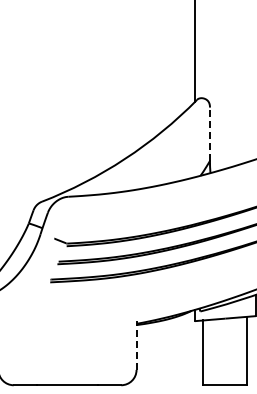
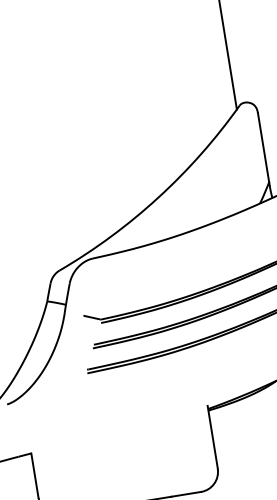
line: (210, 134) -> (264, 147), dashed -> solid
line: (136, 345) -> (212, 437), dashed -> solid

